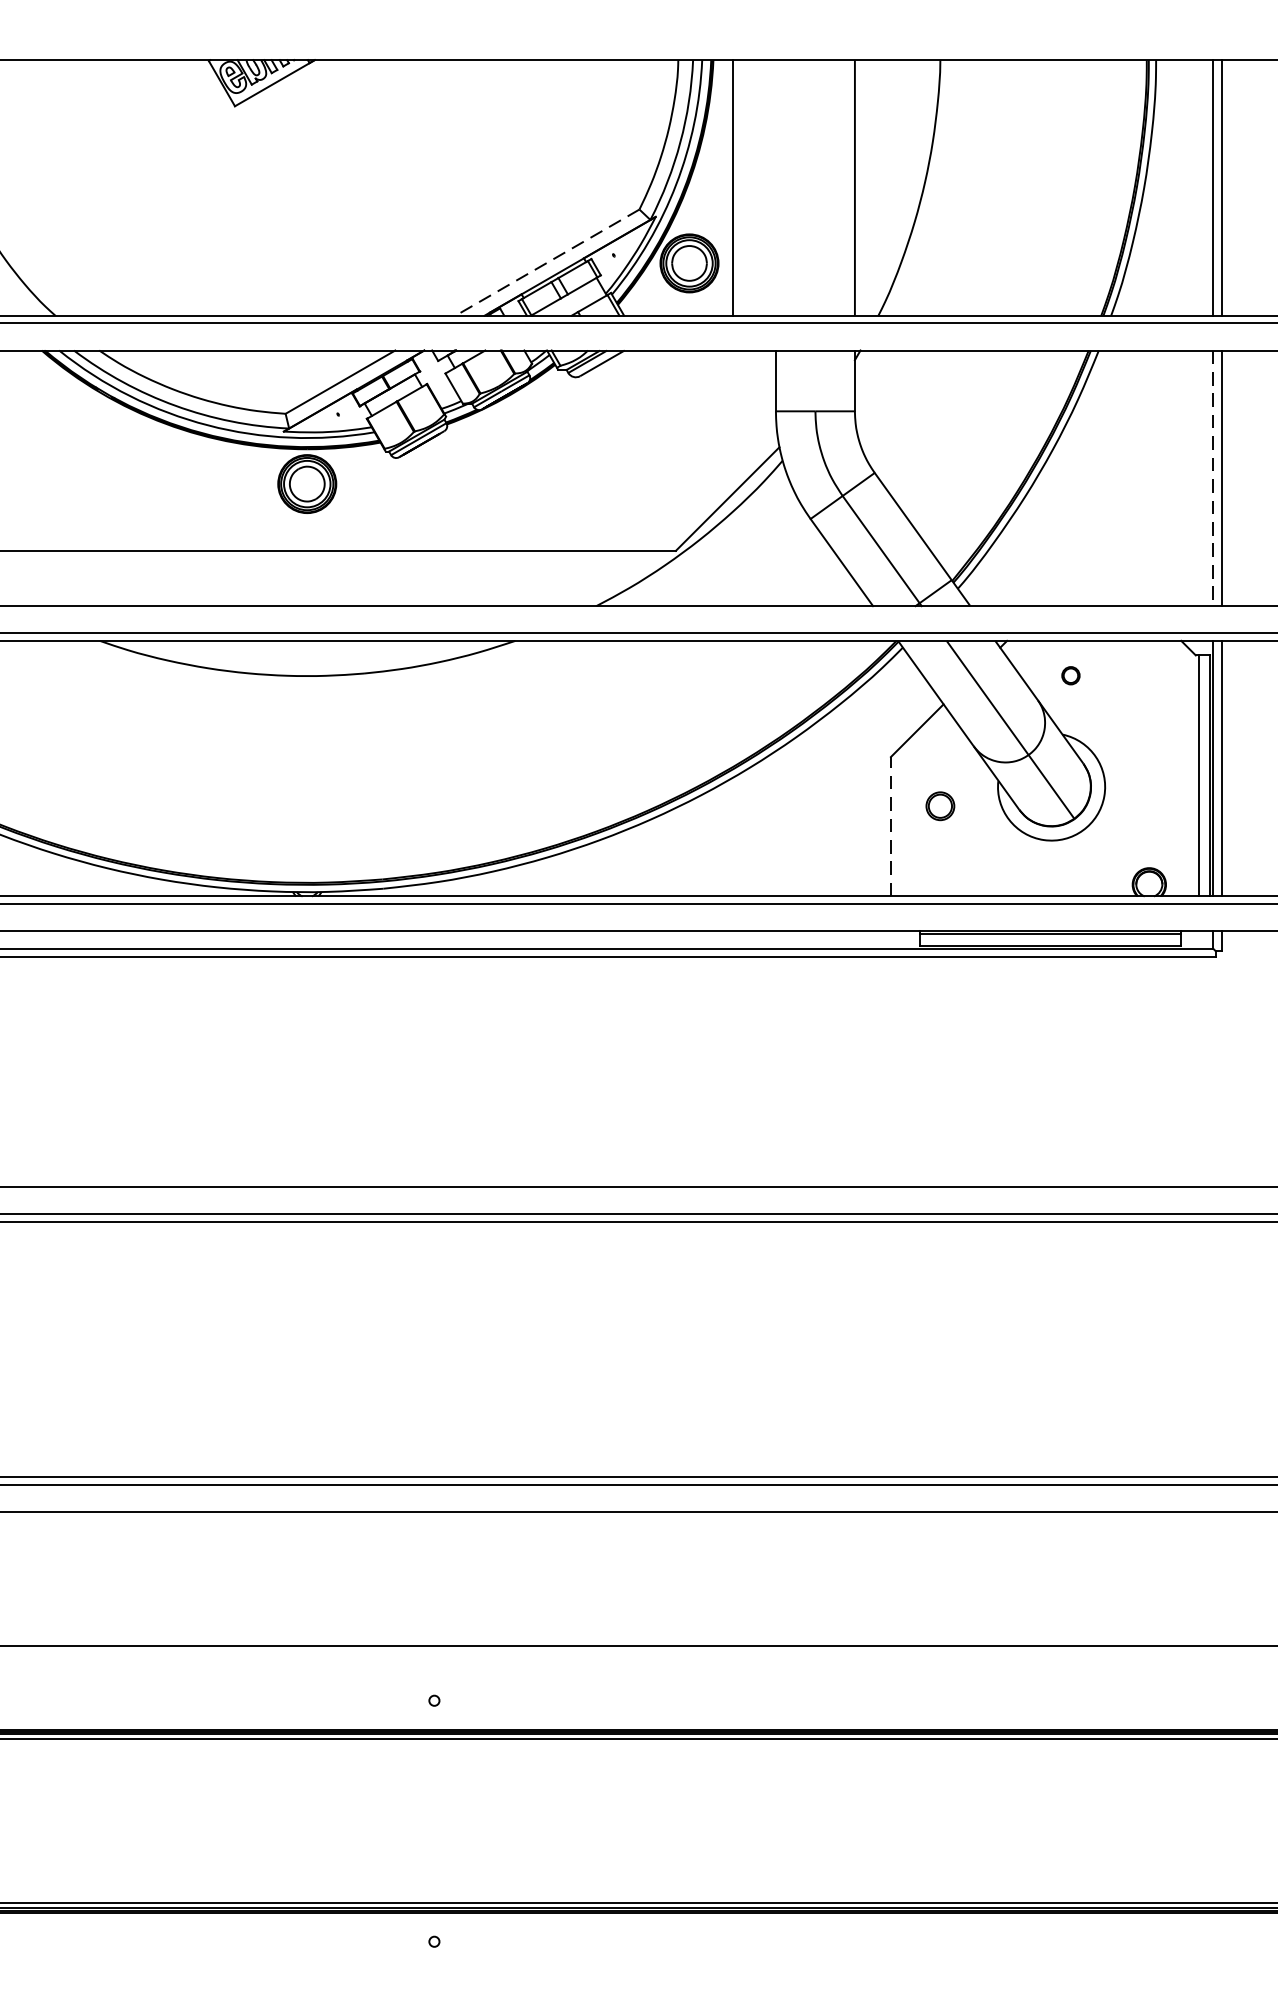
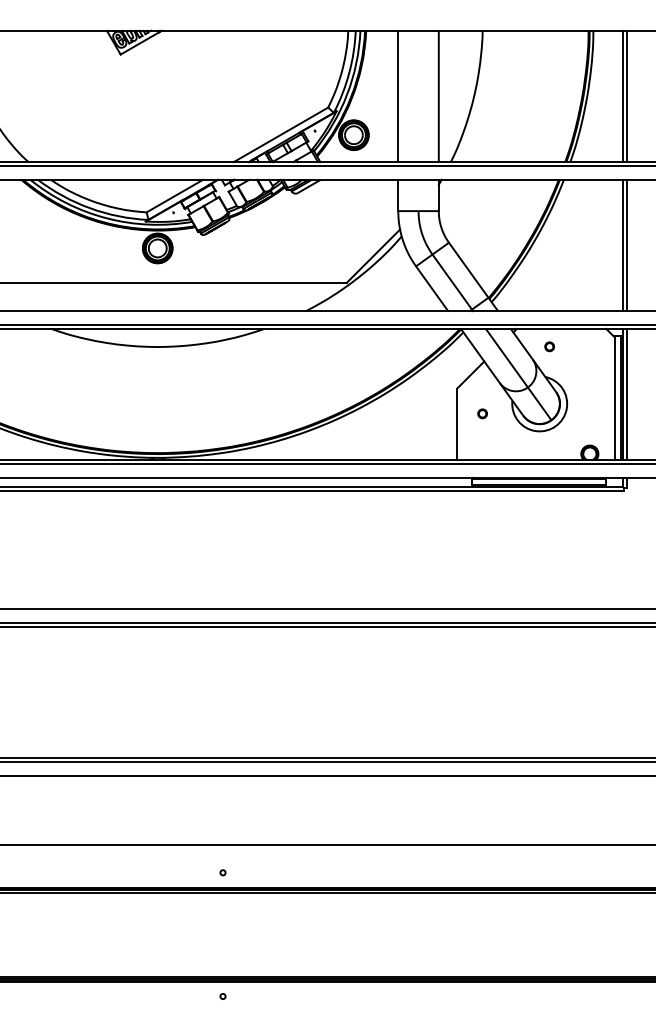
line: (733, 187) -> (398, 96), moved
line: (546, 263) -> (280, 135), dashed -> solid
line: (1212, 478) -> (622, 245), dashed -> solid
part: (940, 805) -> (482, 413), size x0.62
line: (891, 827) -> (457, 424), dashed -> solid

